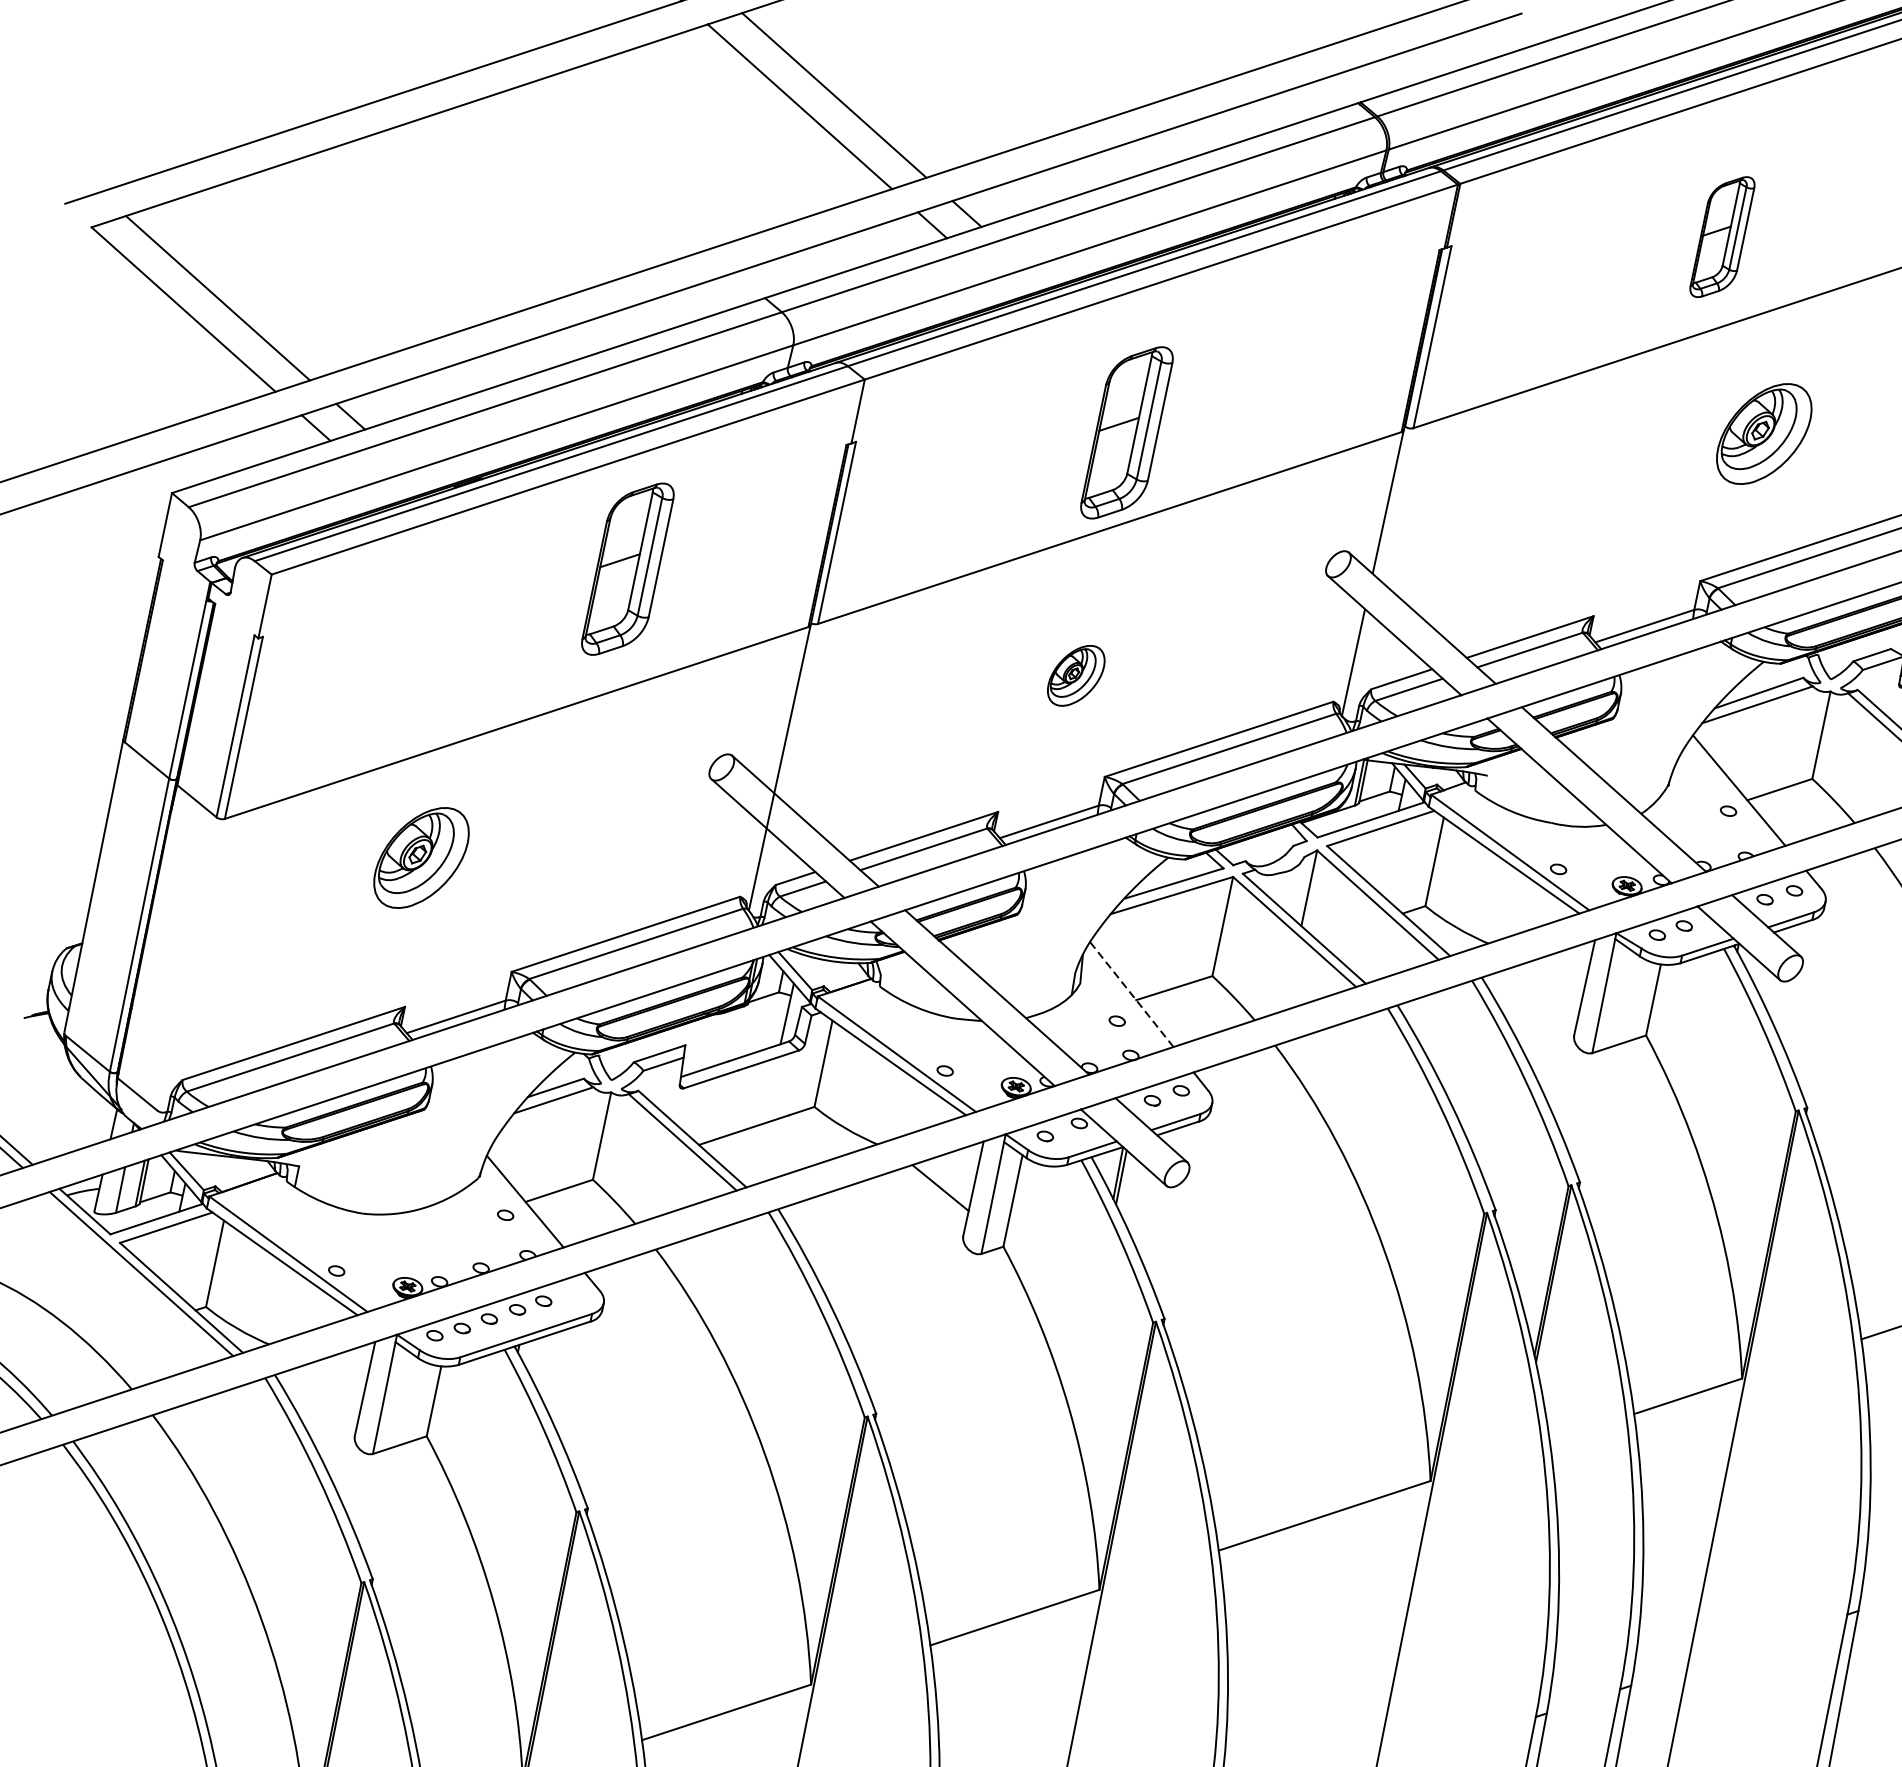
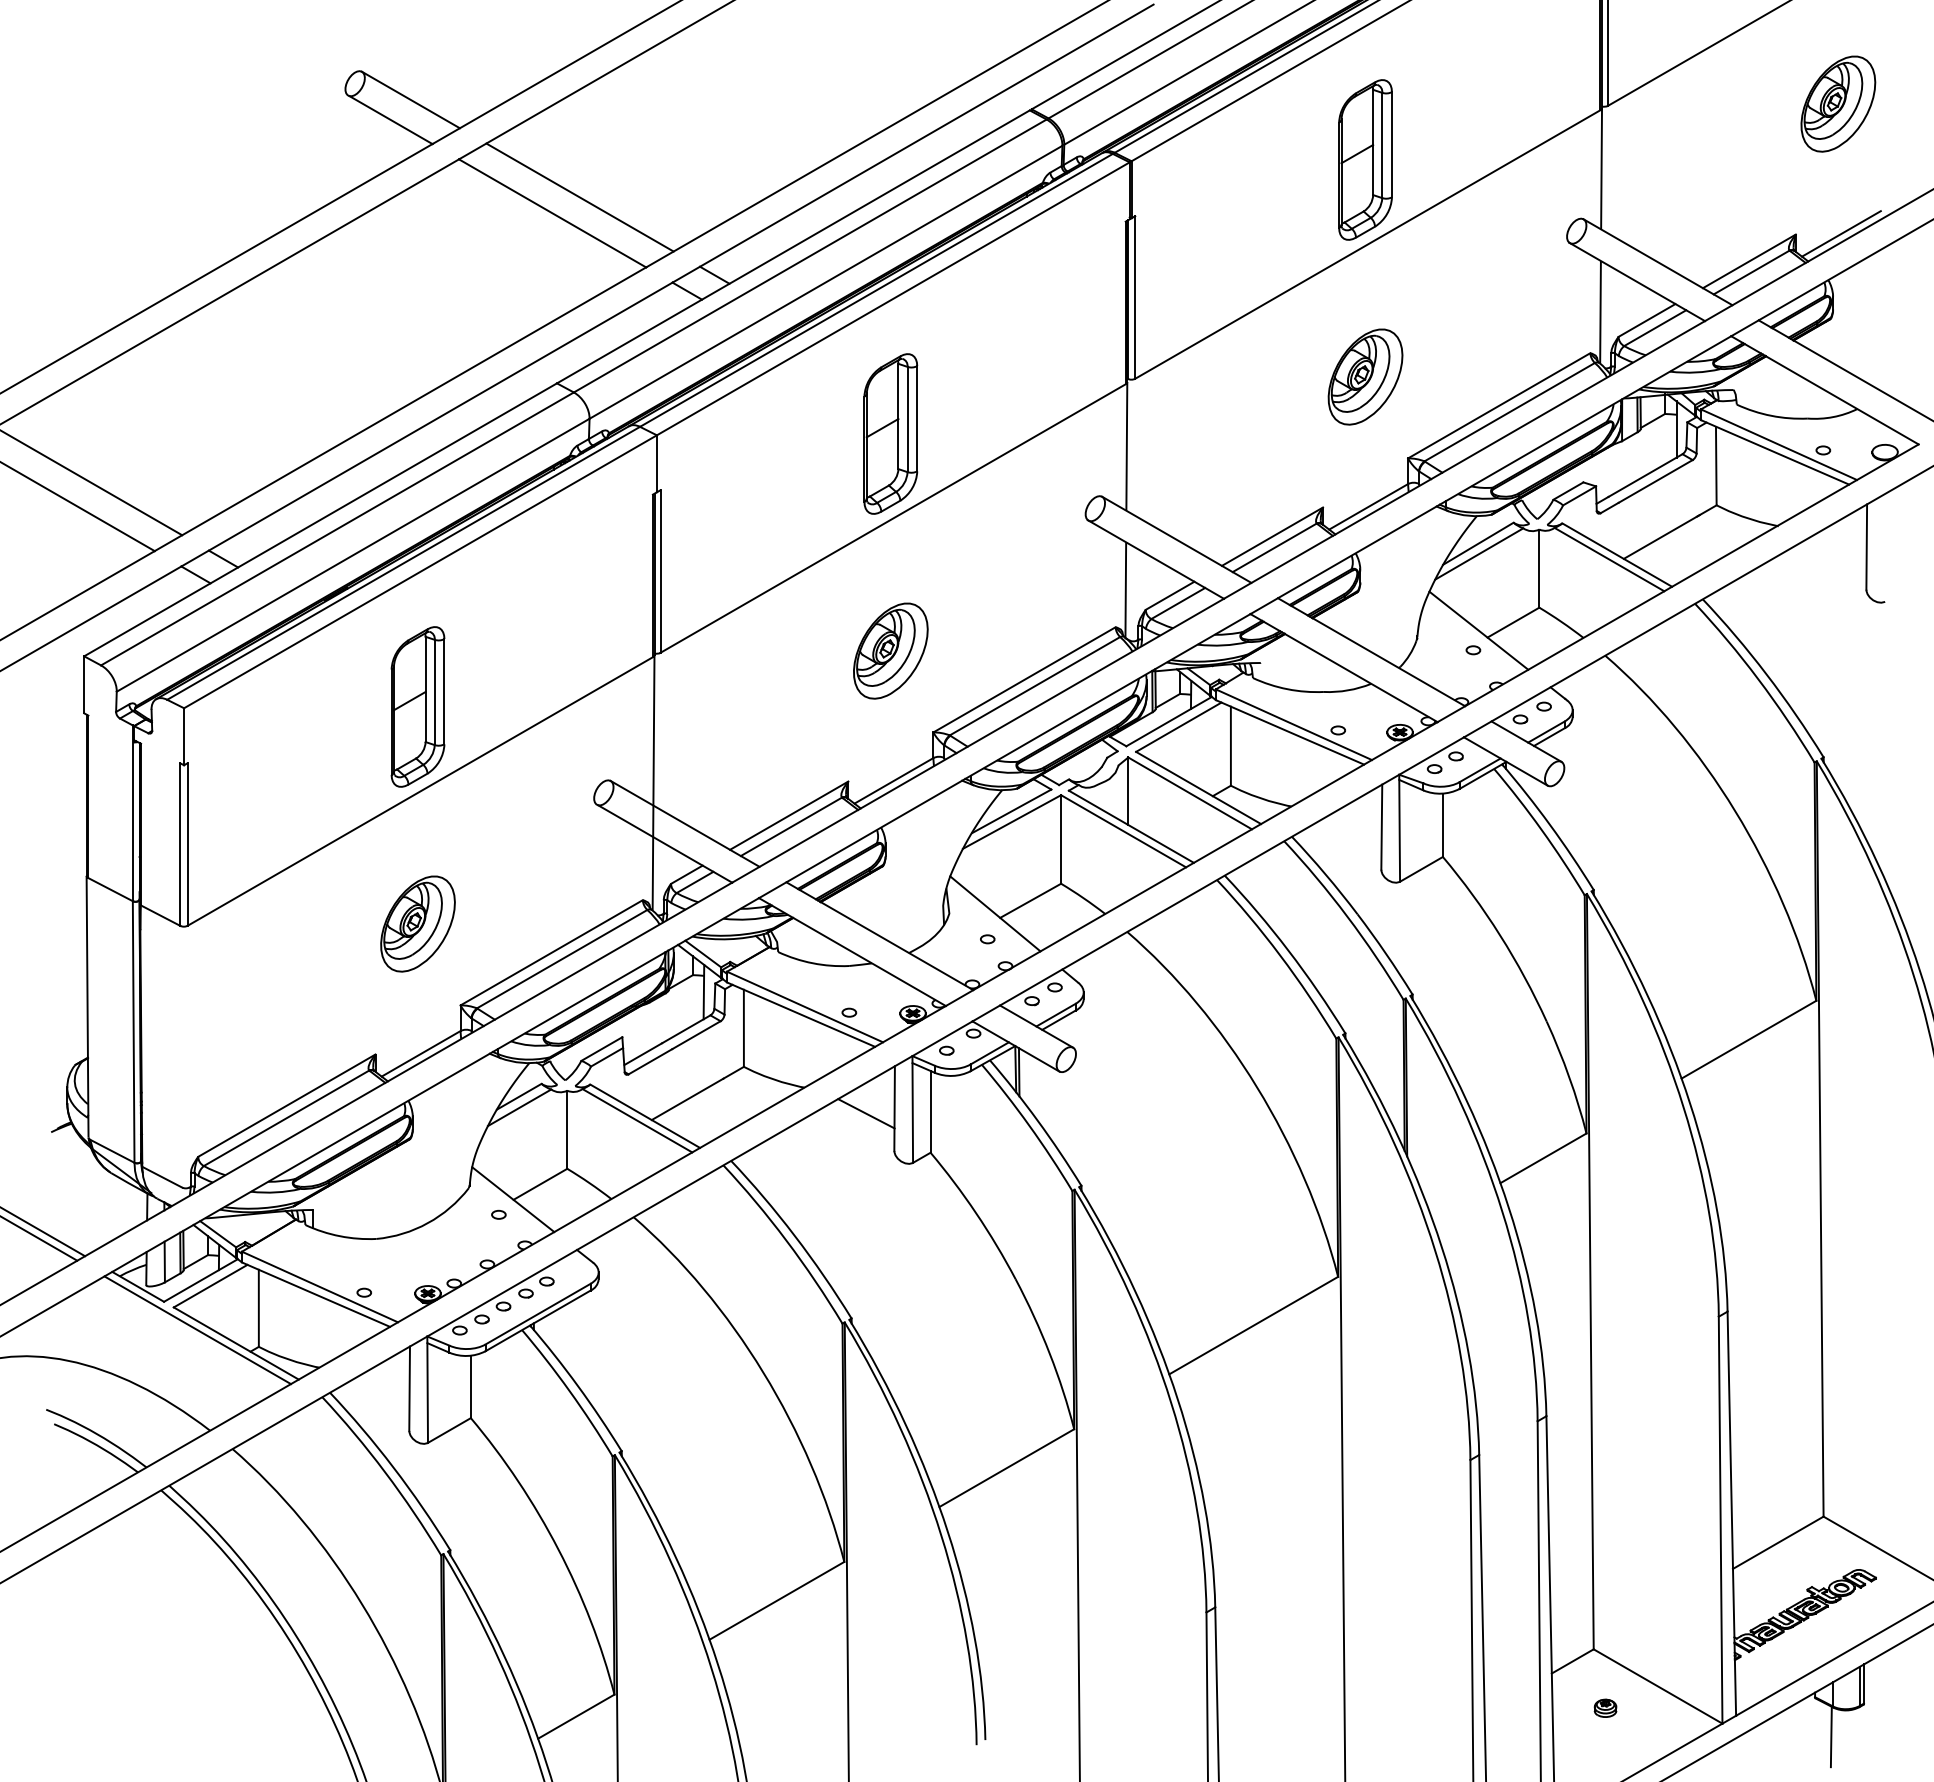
part: (1722, 236) -> (1365, 159), size x1.43
part: (1764, 433) -> (1365, 376), moved
part: (627, 568) -> (417, 706), moved
part: (1075, 675) -> (890, 650), size x1.67
part: (421, 857) -> (417, 923), moved
line: (1132, 994) -> (995, 913), dashed -> solid

